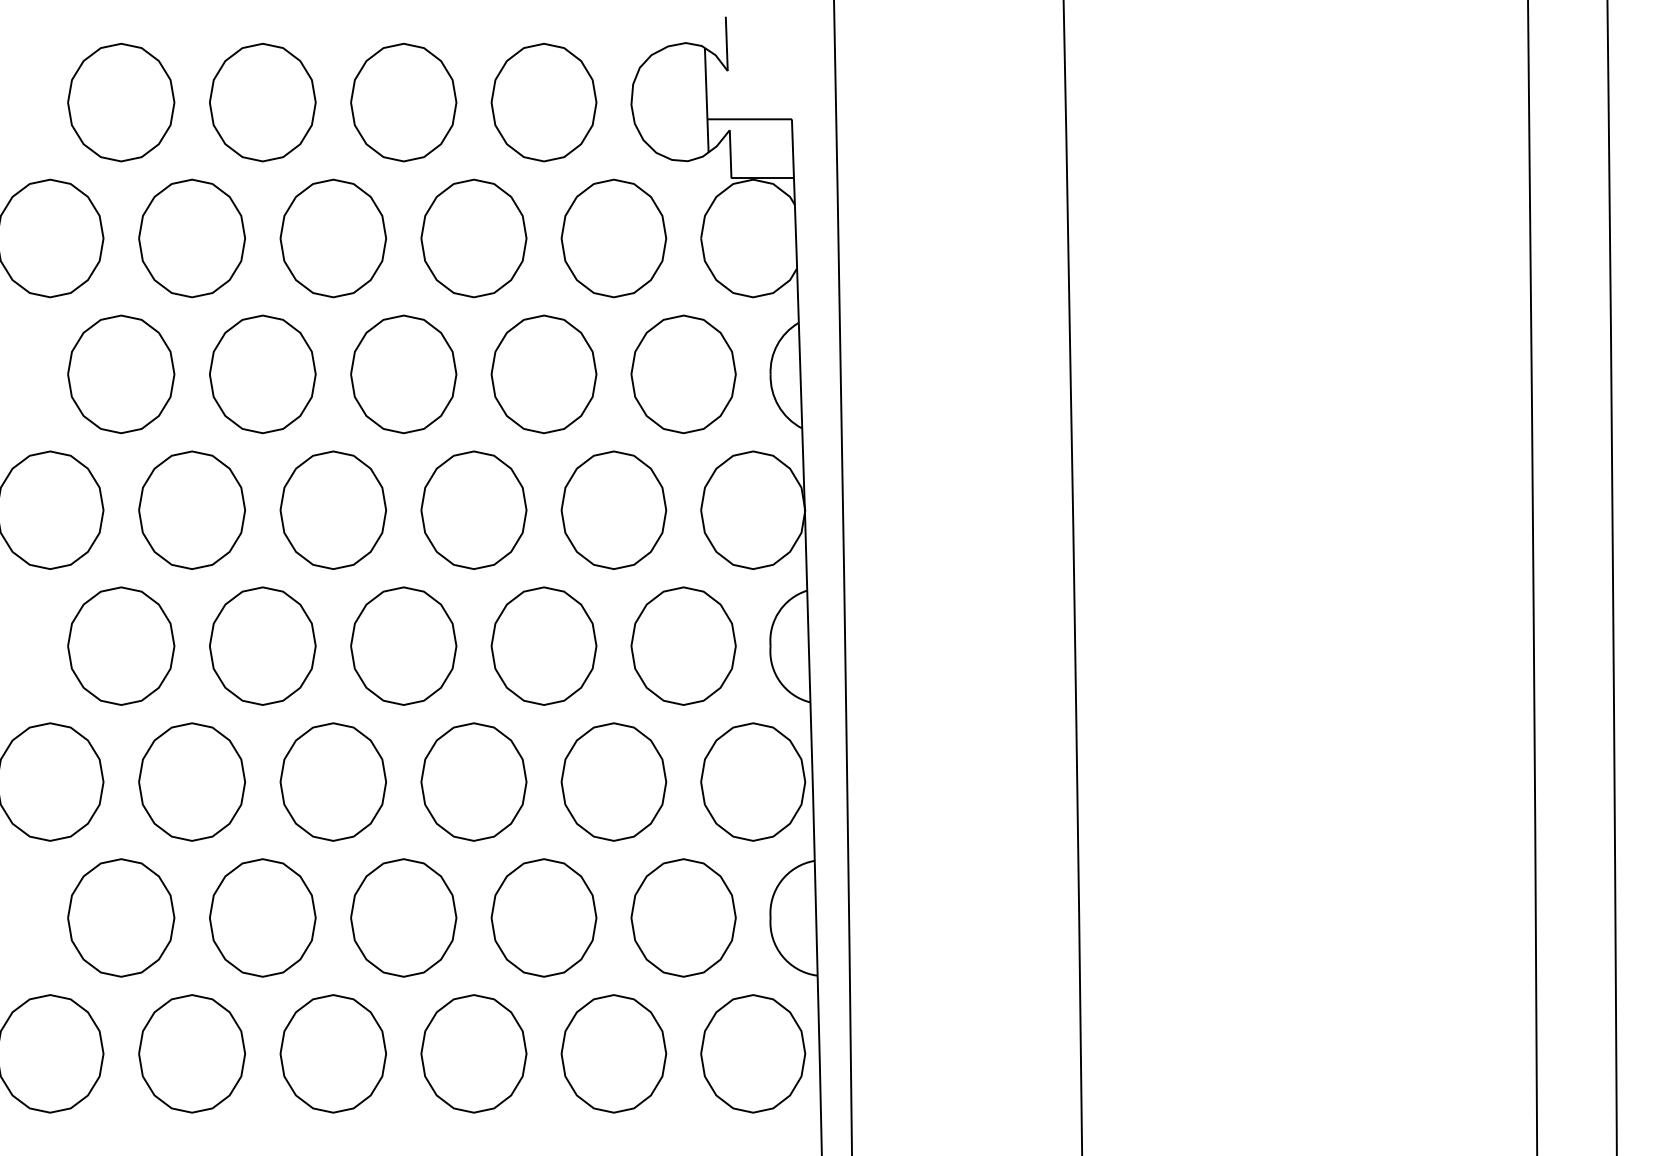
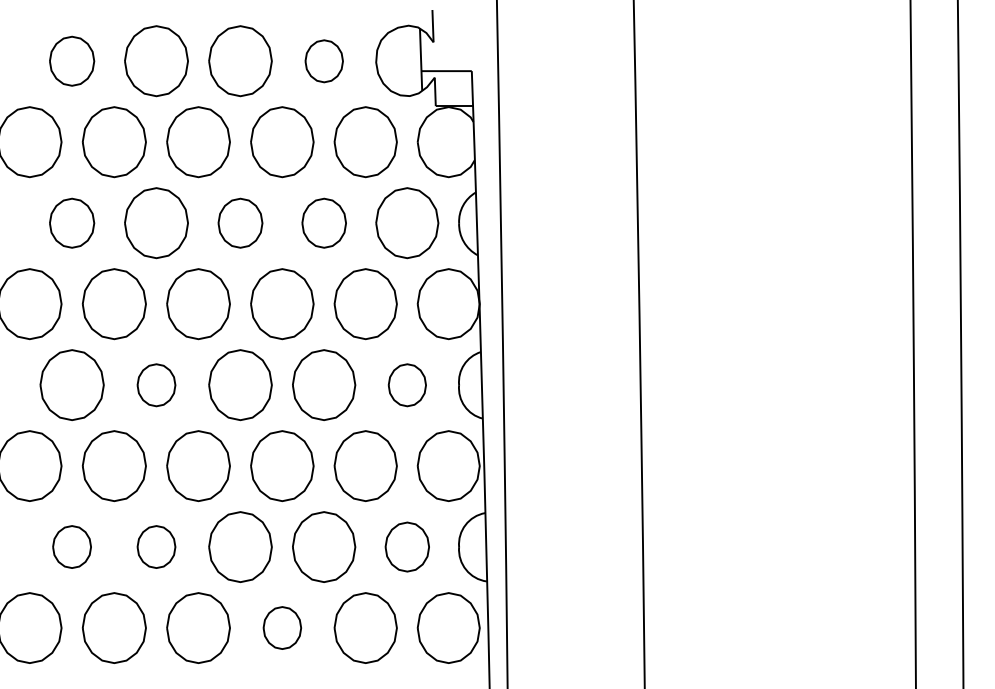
part: (120, 103) -> (71, 61), size x0.7
part: (544, 103) -> (324, 61), size x0.6
part: (120, 374) -> (71, 223), size x0.7
part: (403, 374) -> (240, 223), size x0.7
part: (544, 374) -> (324, 223), size x0.7
part: (262, 646) -> (156, 385), size x0.6
part: (683, 646) -> (407, 385), size x0.6
part: (120, 916) -> (71, 546), size x0.6
part: (262, 916) -> (156, 546), size x0.6
part: (683, 916) -> (407, 546), size x0.7
part: (474, 1052) -> (282, 627), size x0.6

